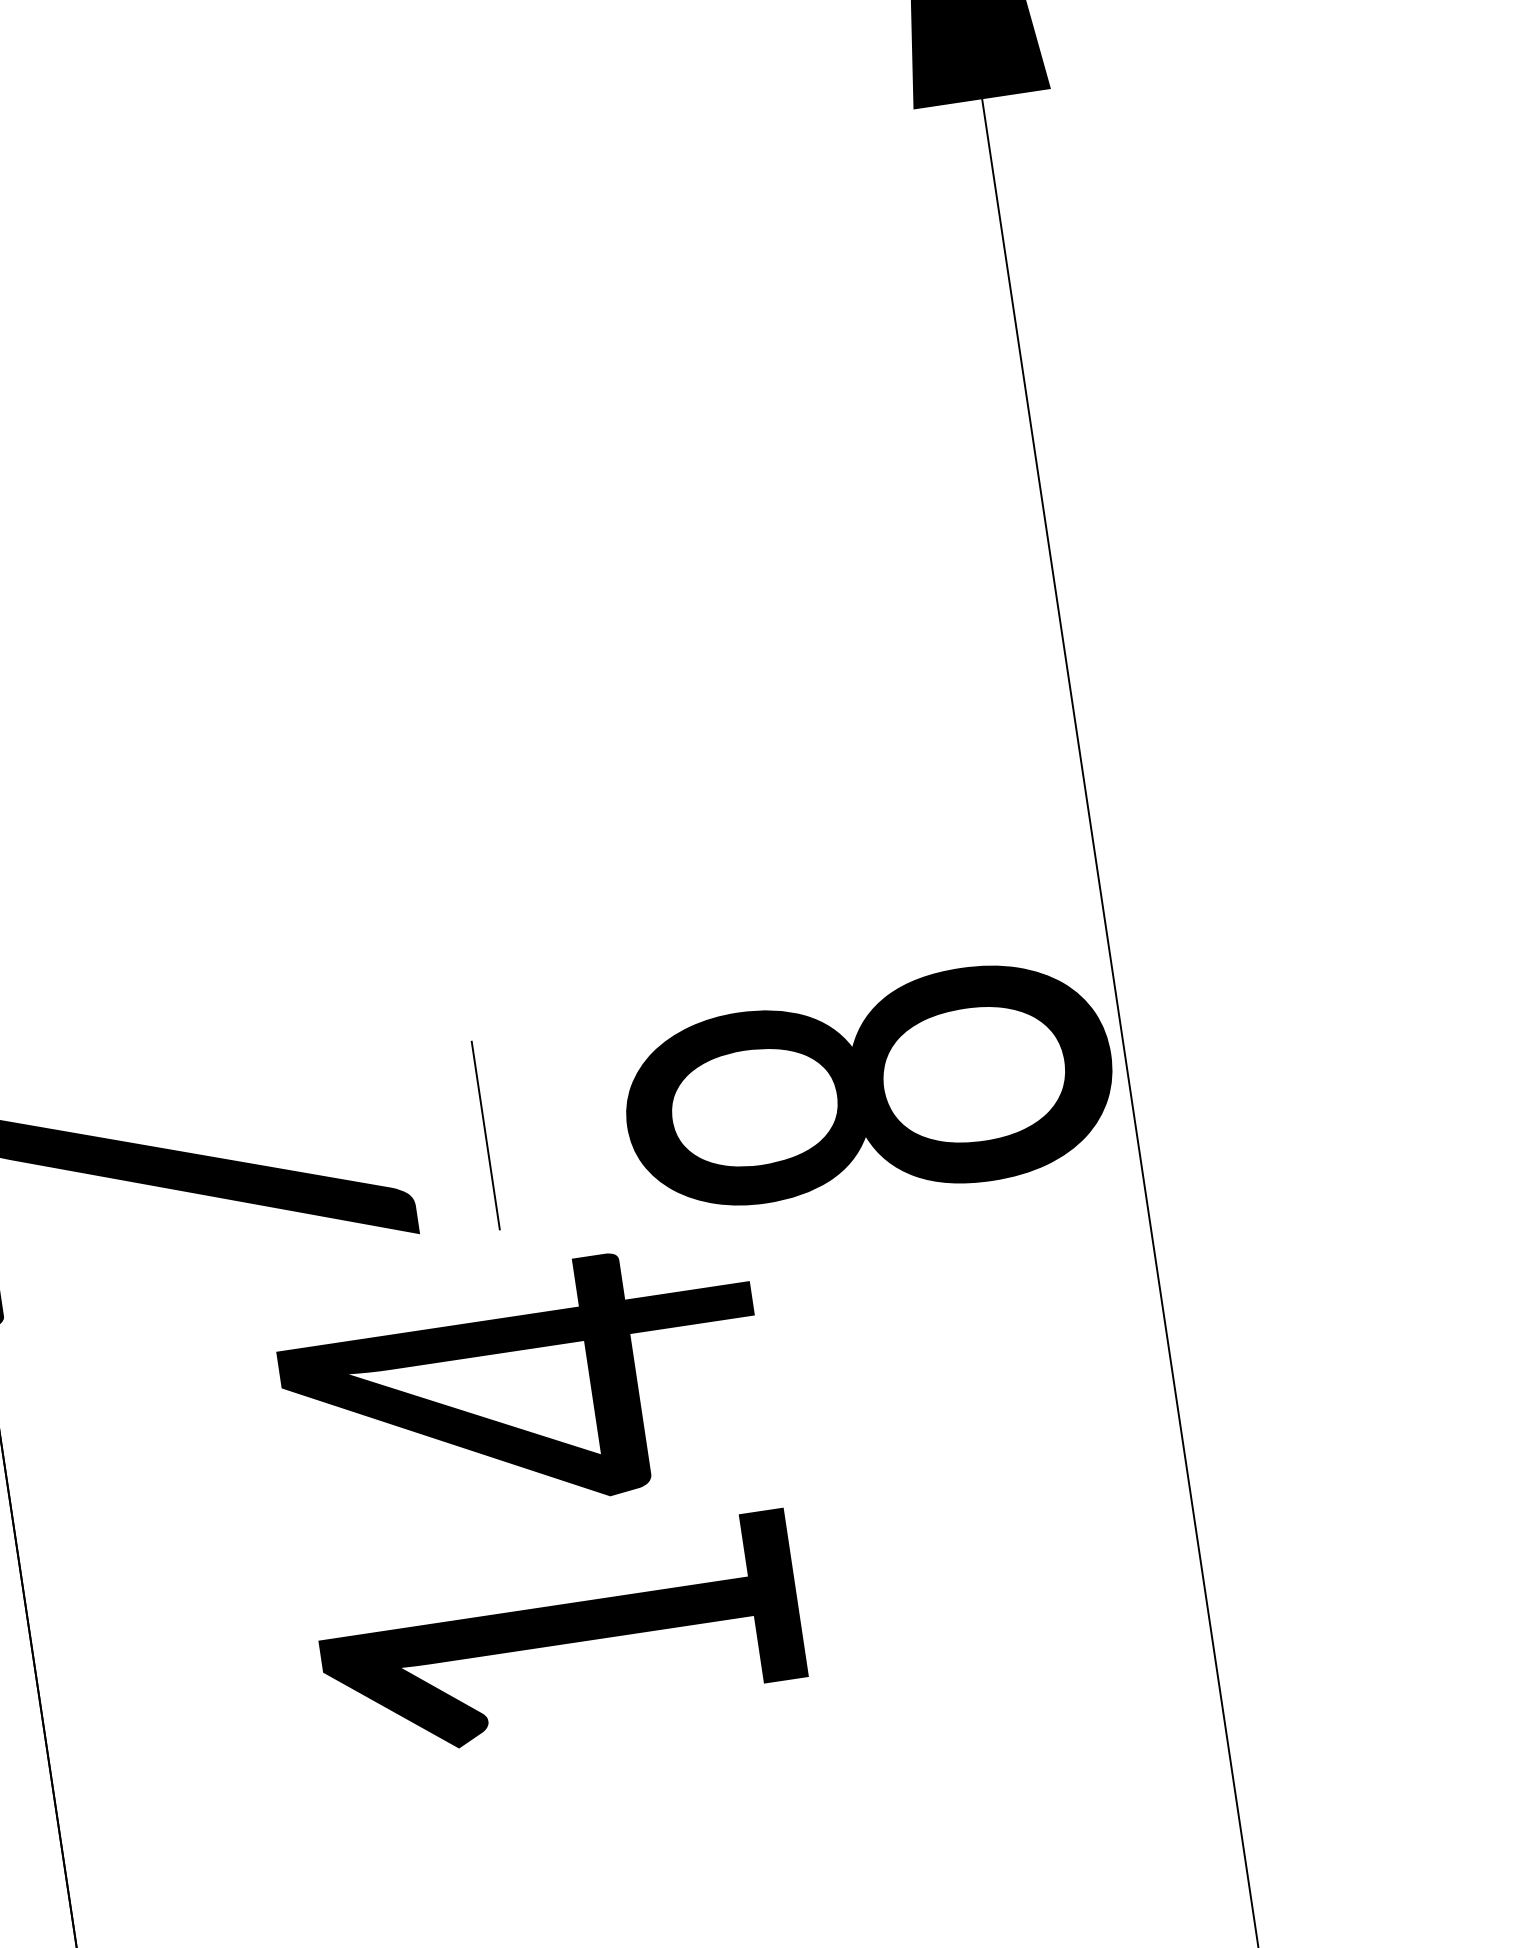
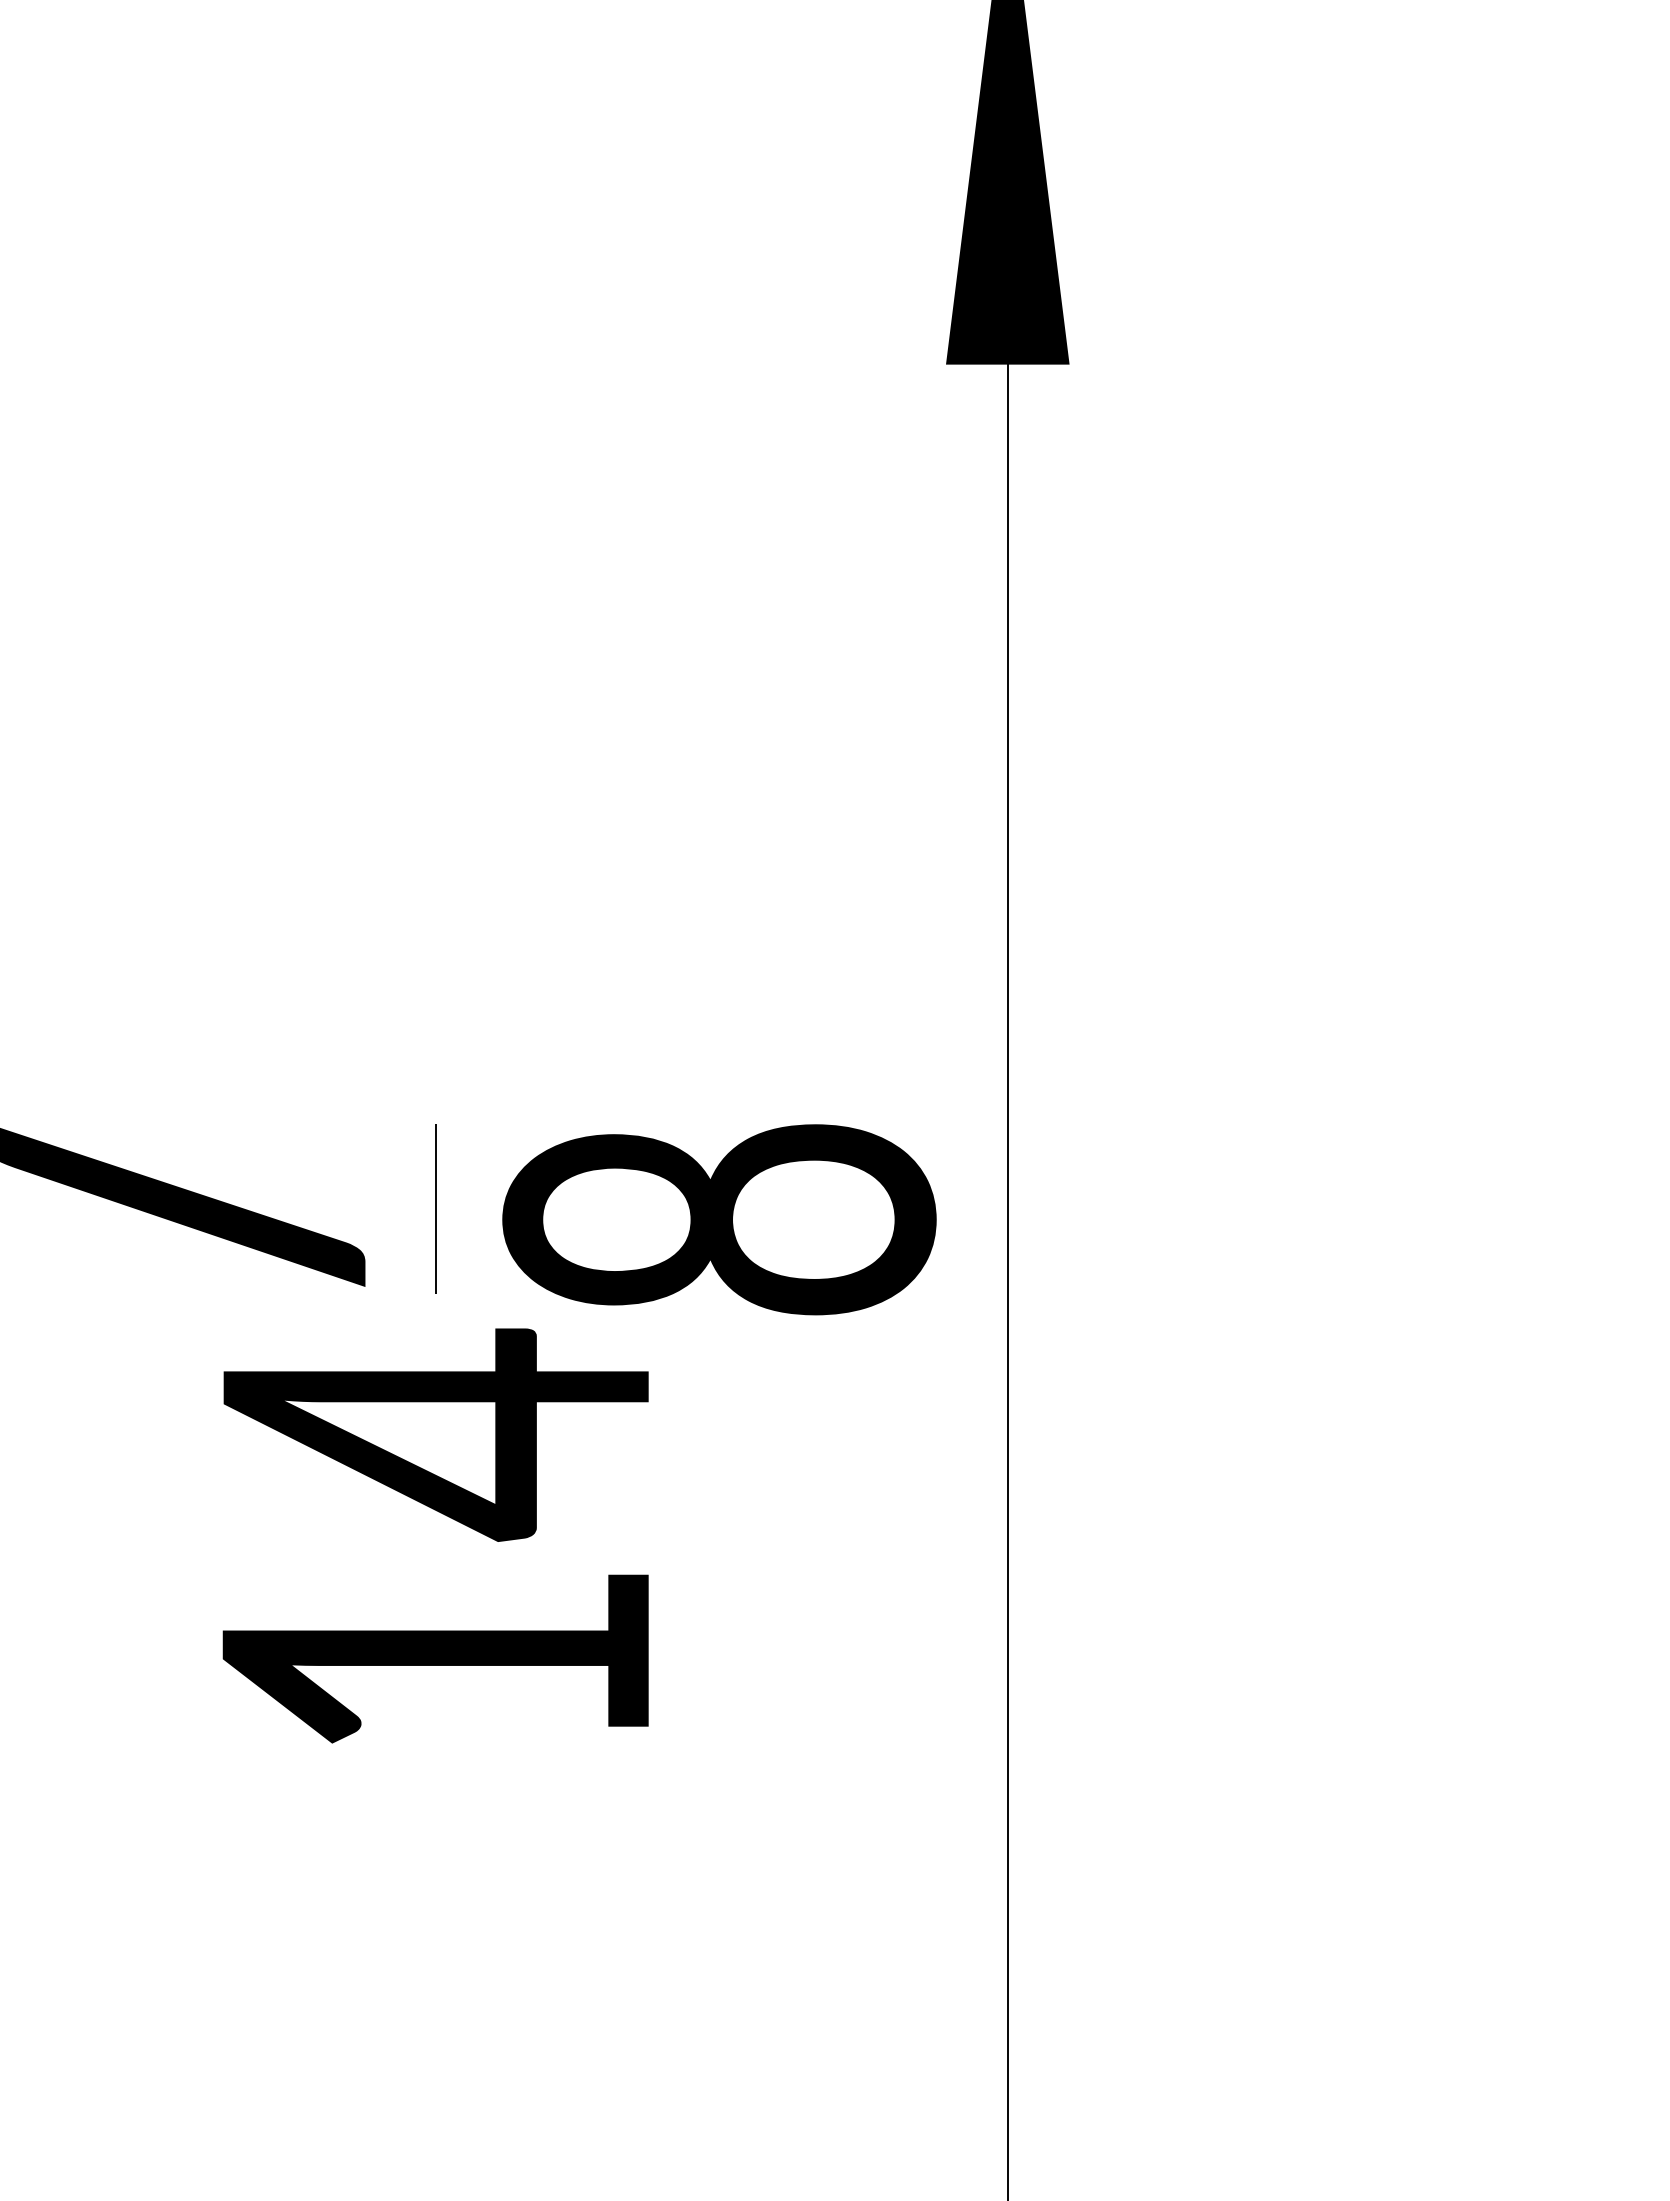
text: (869, 1090) -> (719, 1219), moved

